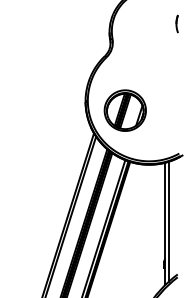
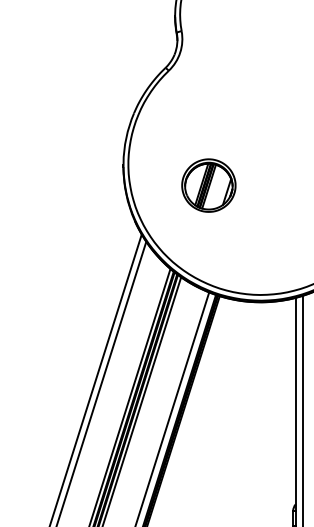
part: (124, 110) -> (207, 185), size x0.6

